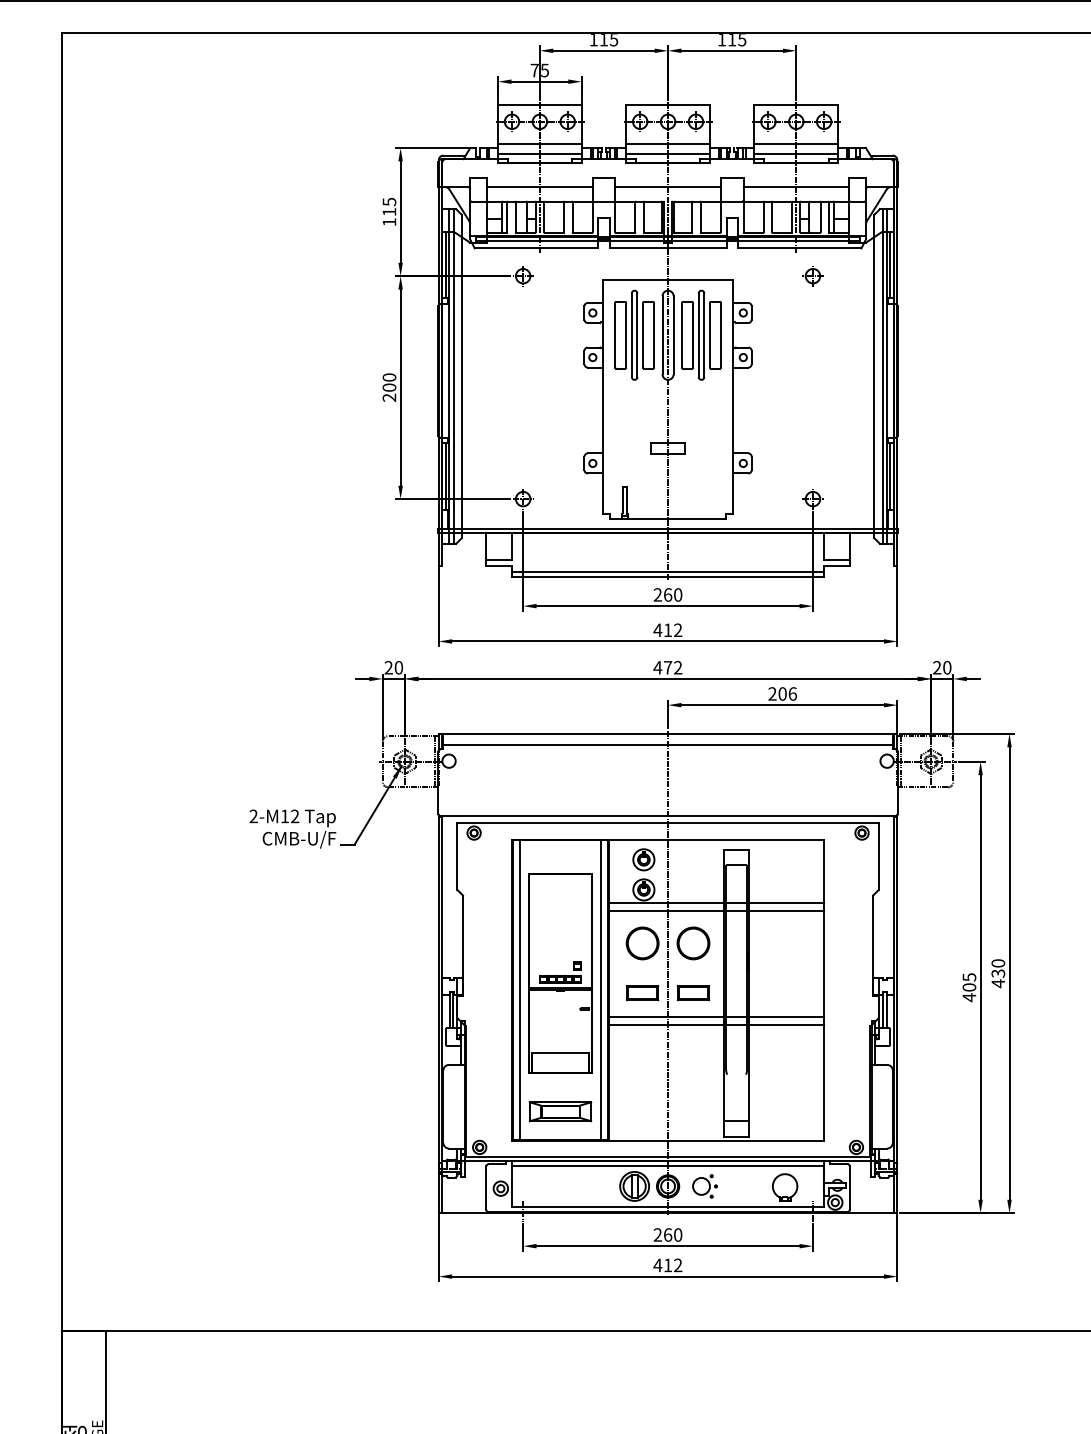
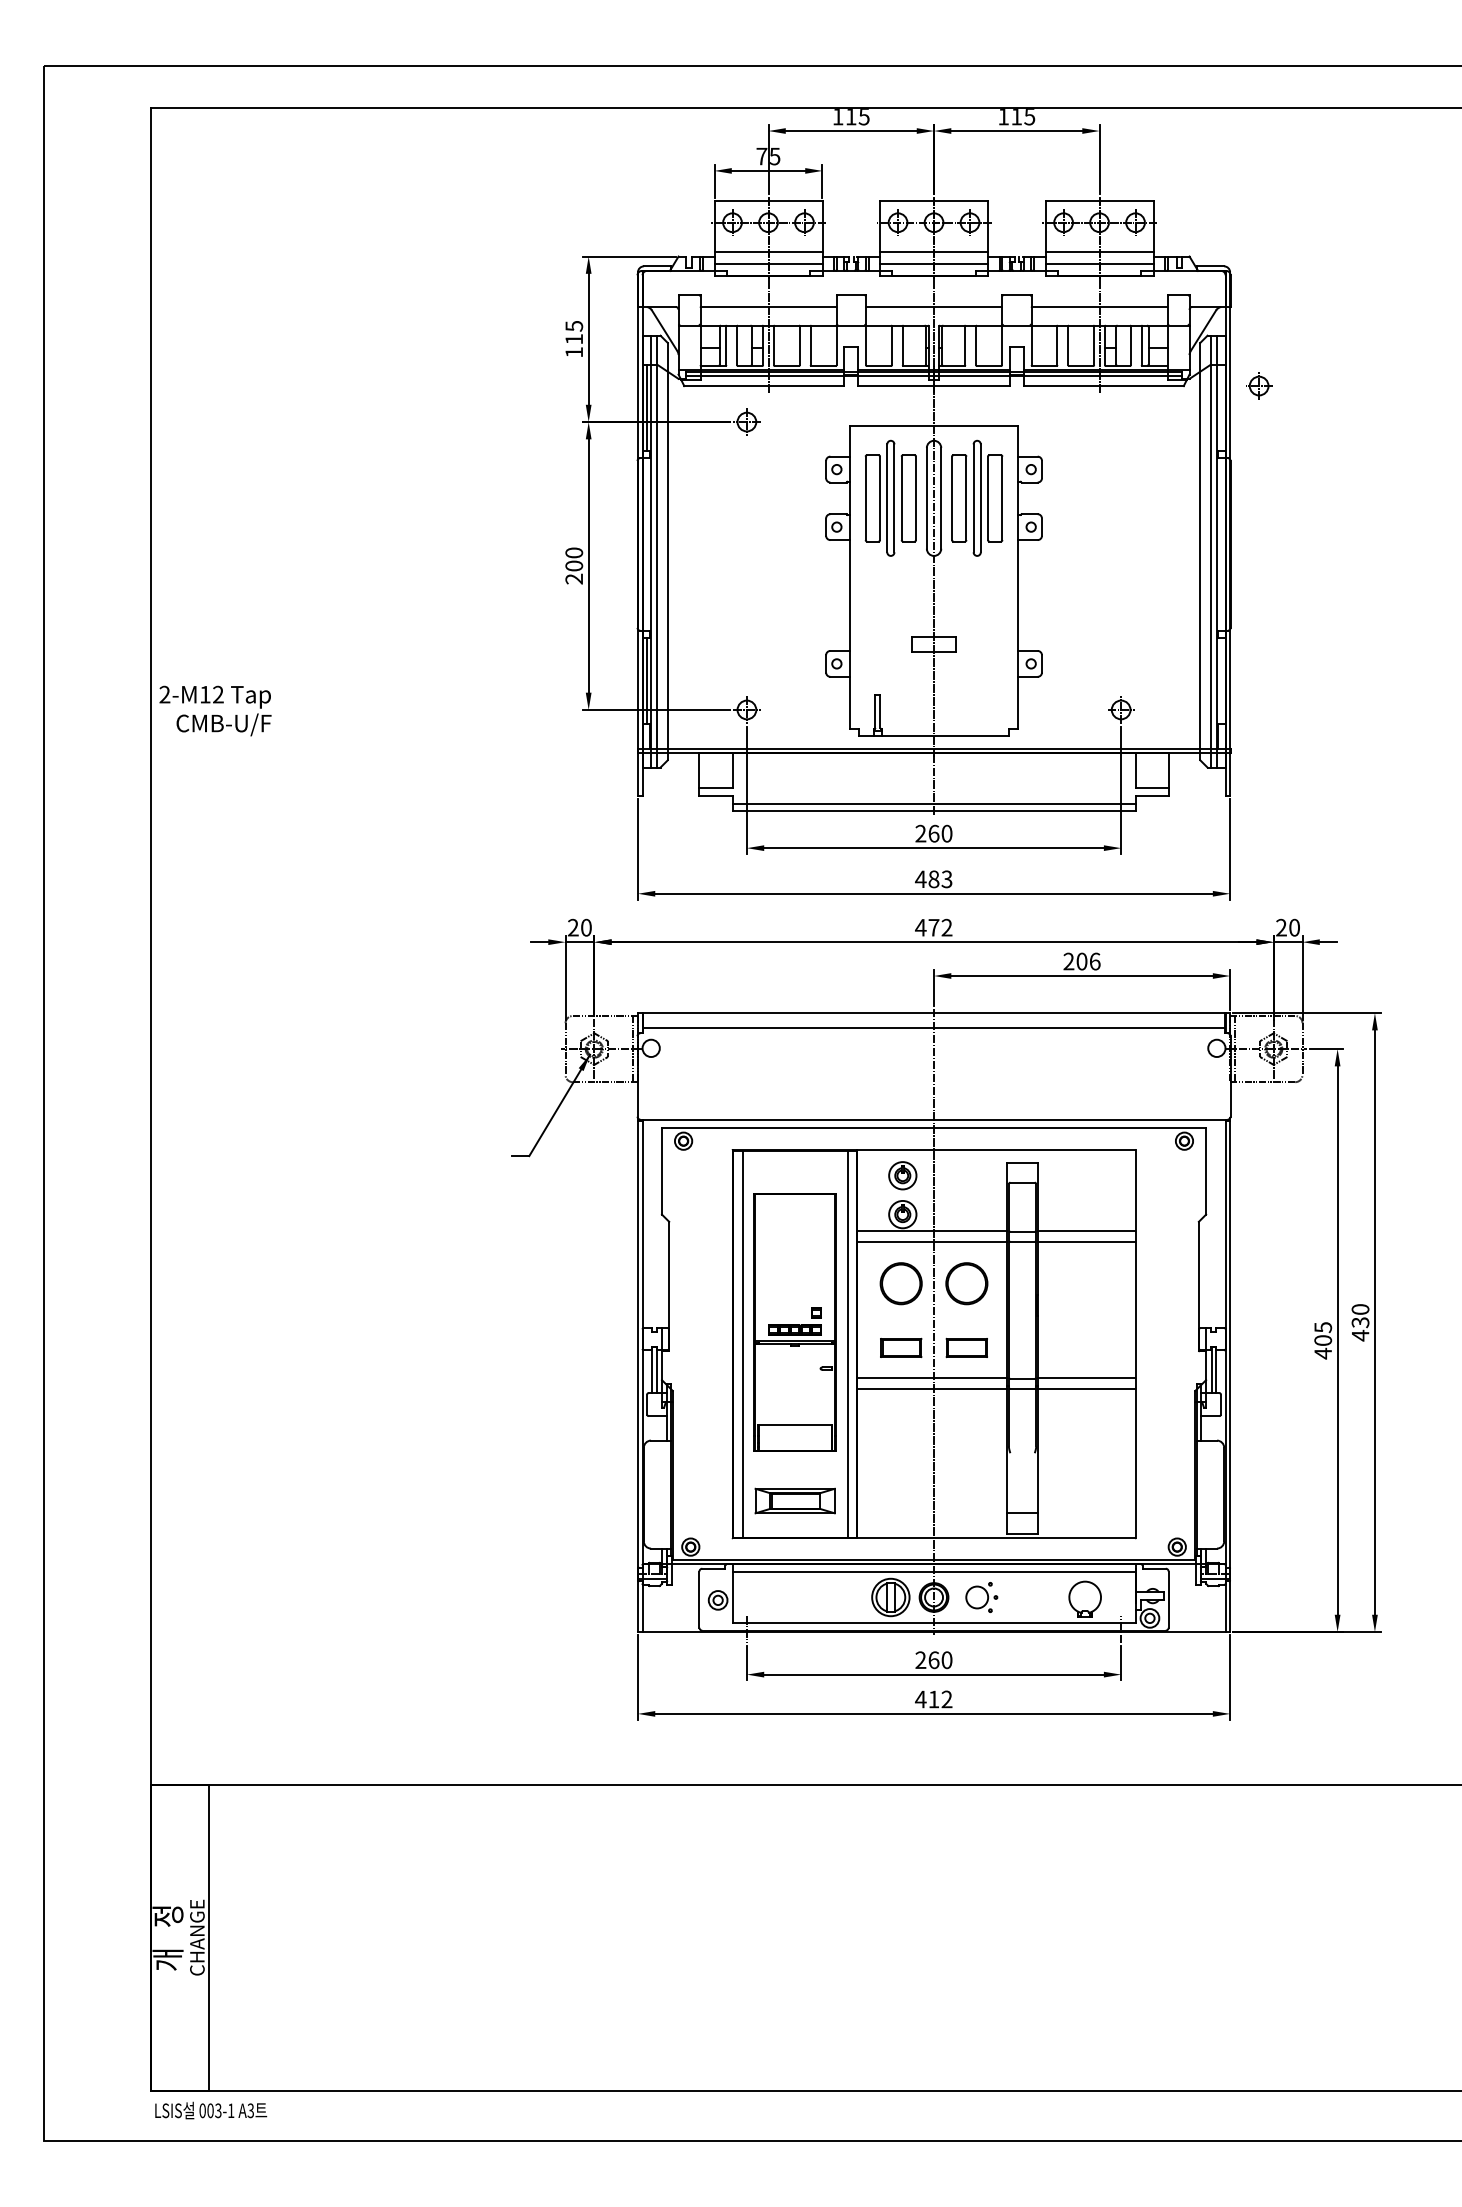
line: (889, 264) -> (1220, 407), removed
part: (813, 275) -> (1259, 385), moved
line: (889, 476) -> (1220, 680), removed
text: (673, 630) -> (940, 879), 412 -> 483
text: (292, 828) -> (215, 710), moved

